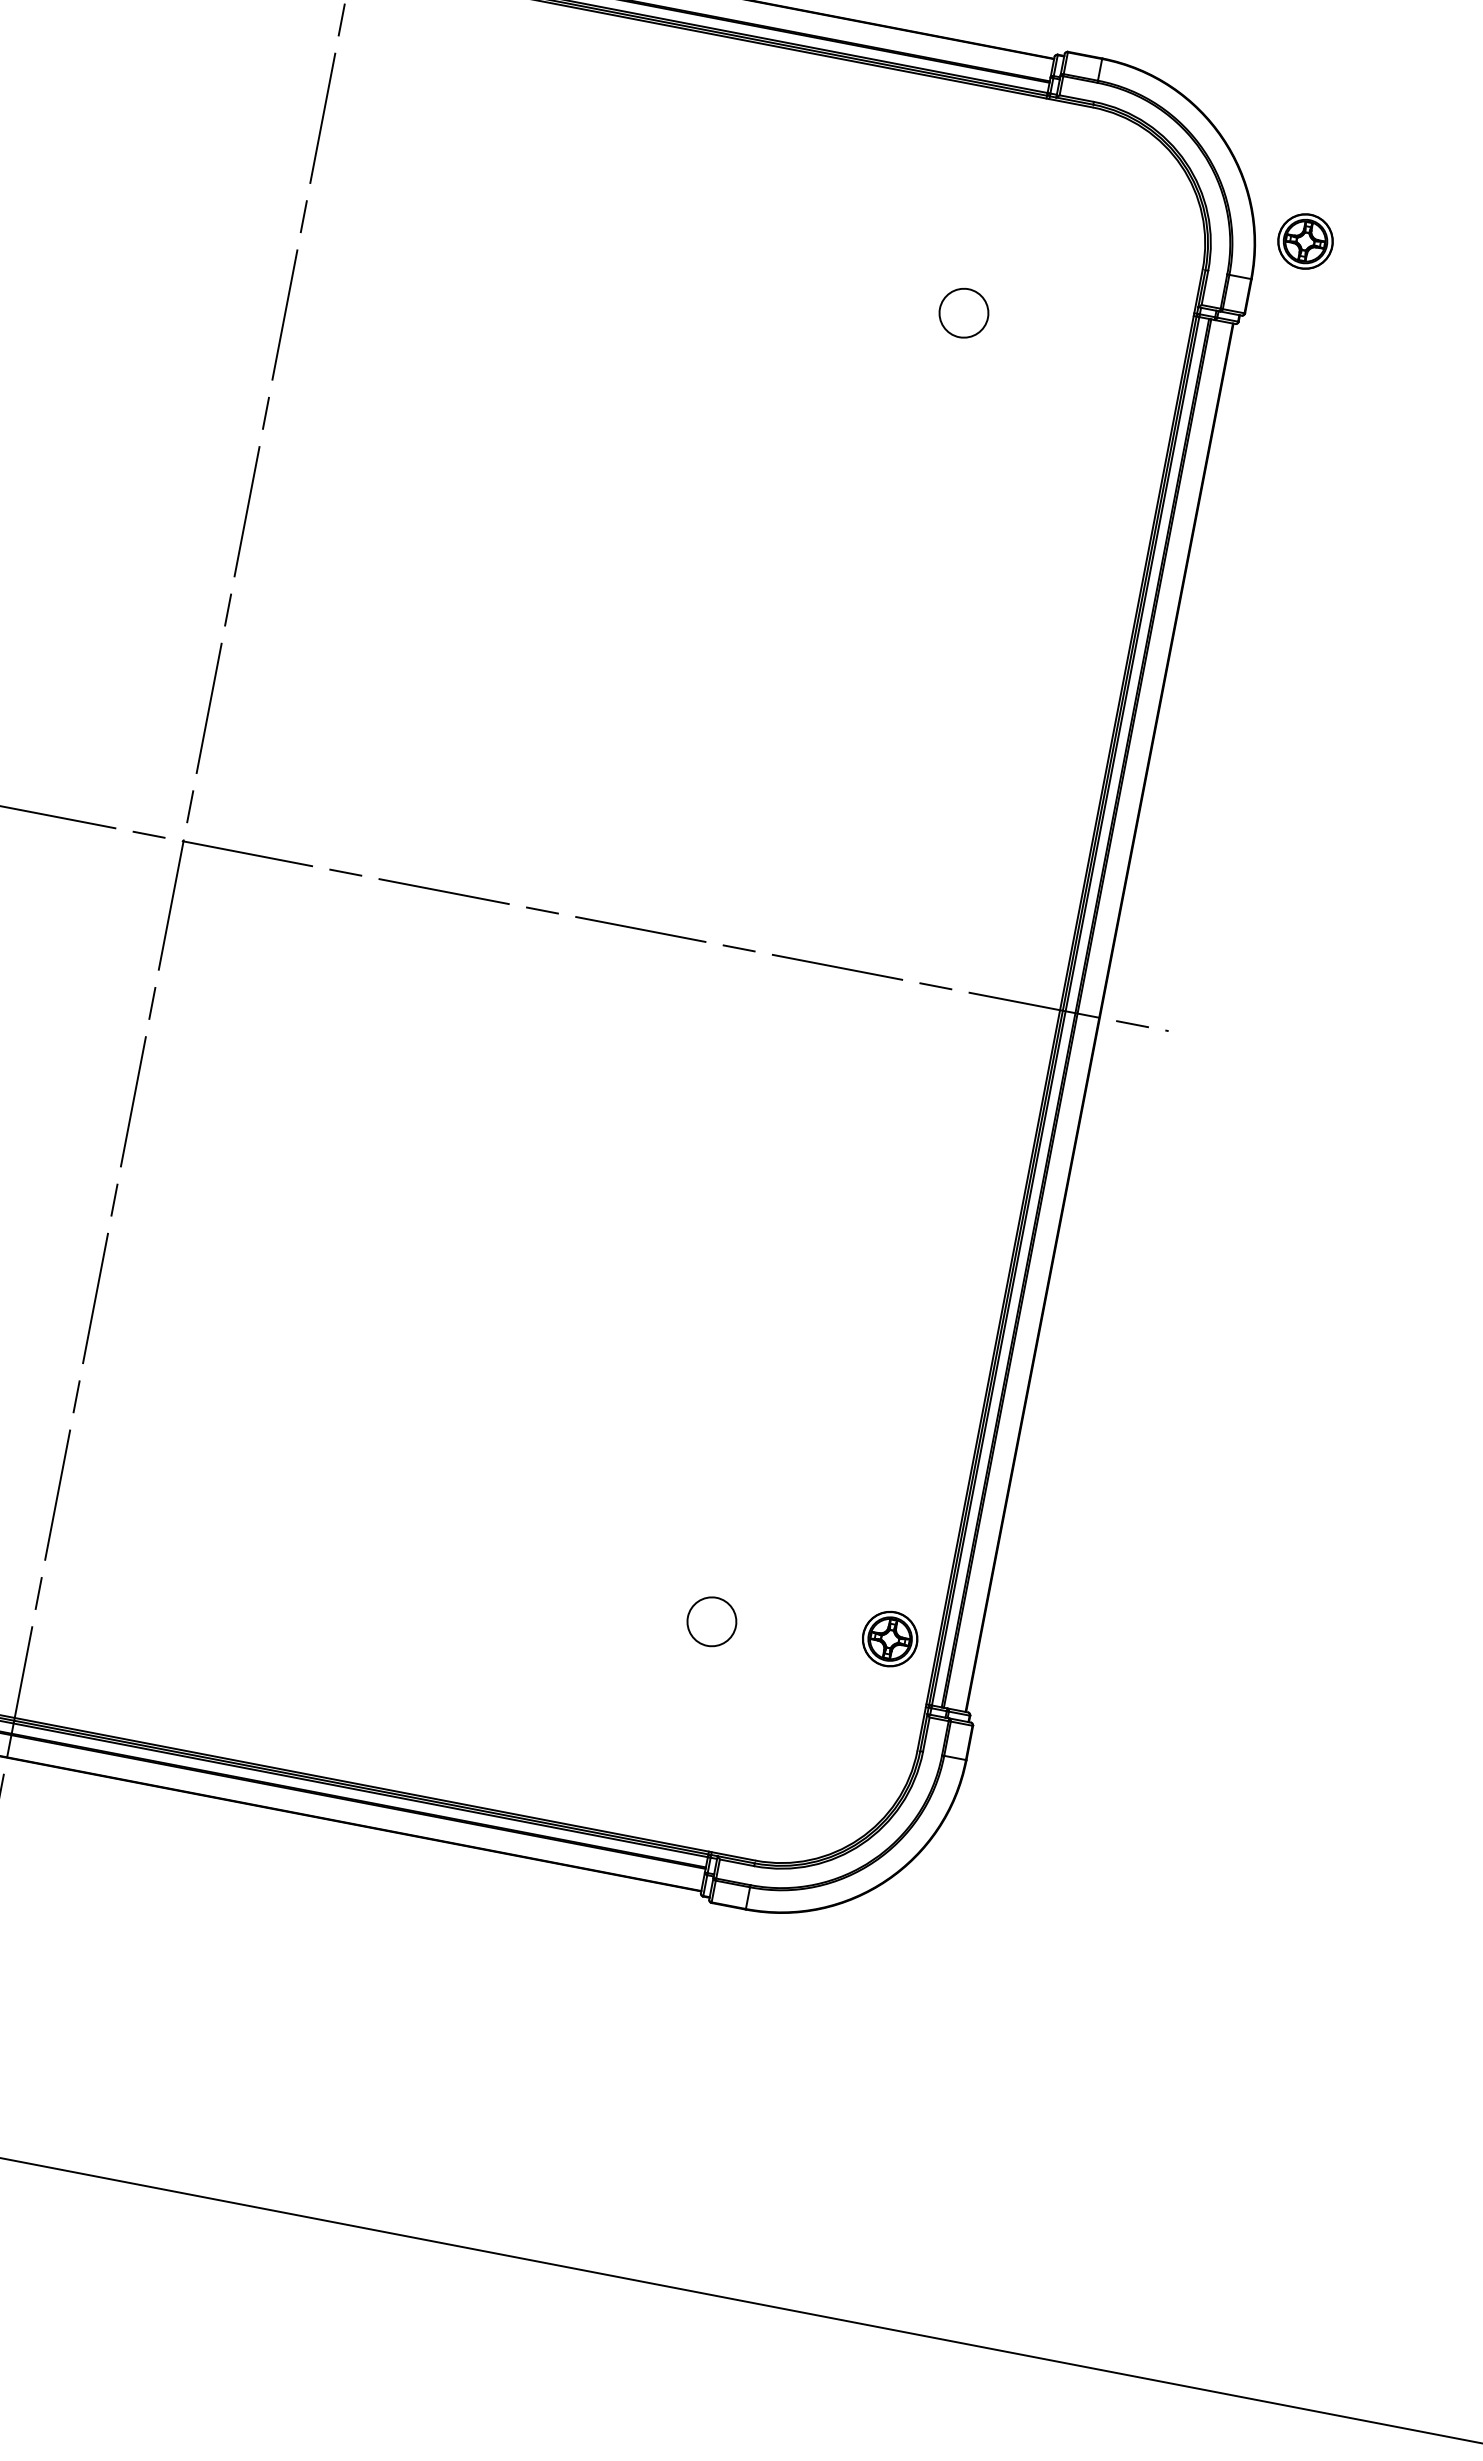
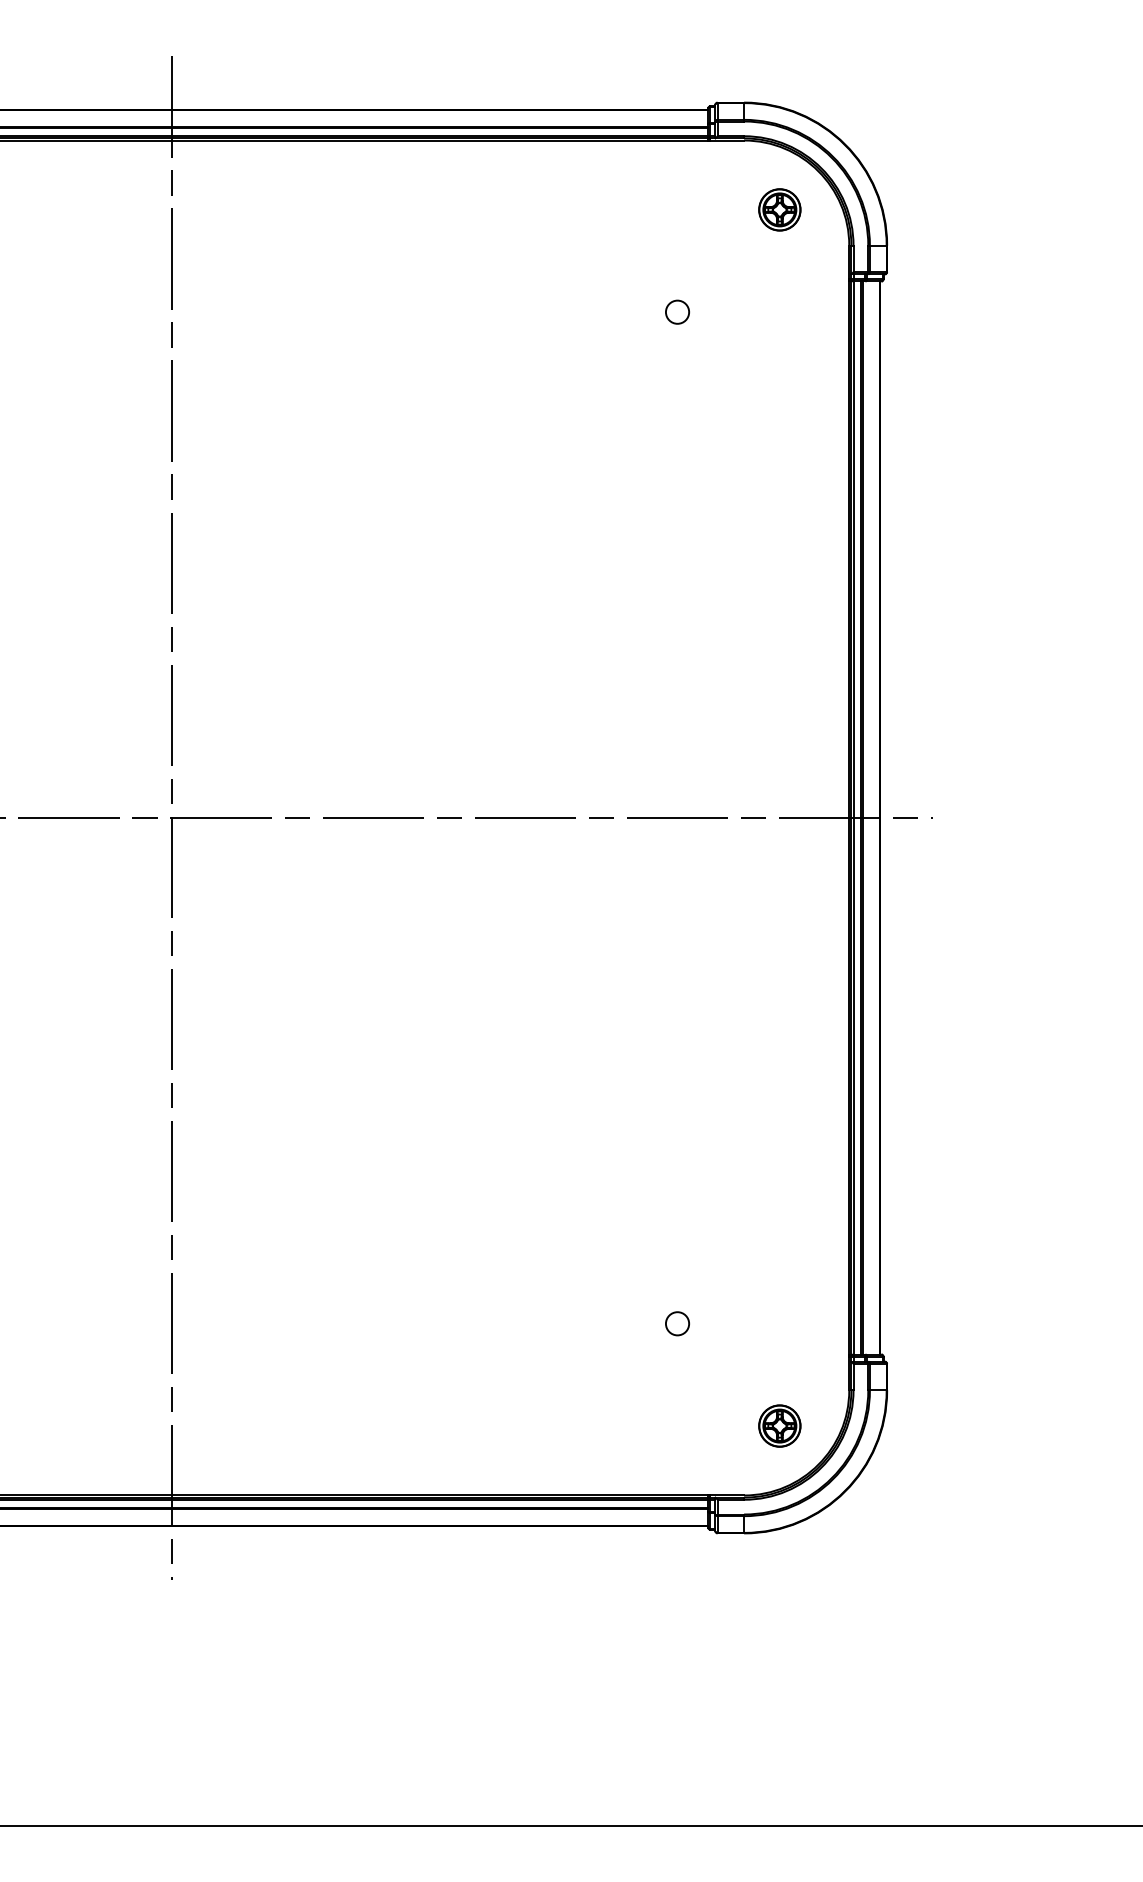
part: (1305, 240) -> (779, 209), moved
circle: (964, 312) -> (677, 311), size x0.62
circle: (711, 1621) -> (677, 1323), size x0.62
part: (889, 1638) -> (779, 1425), moved

